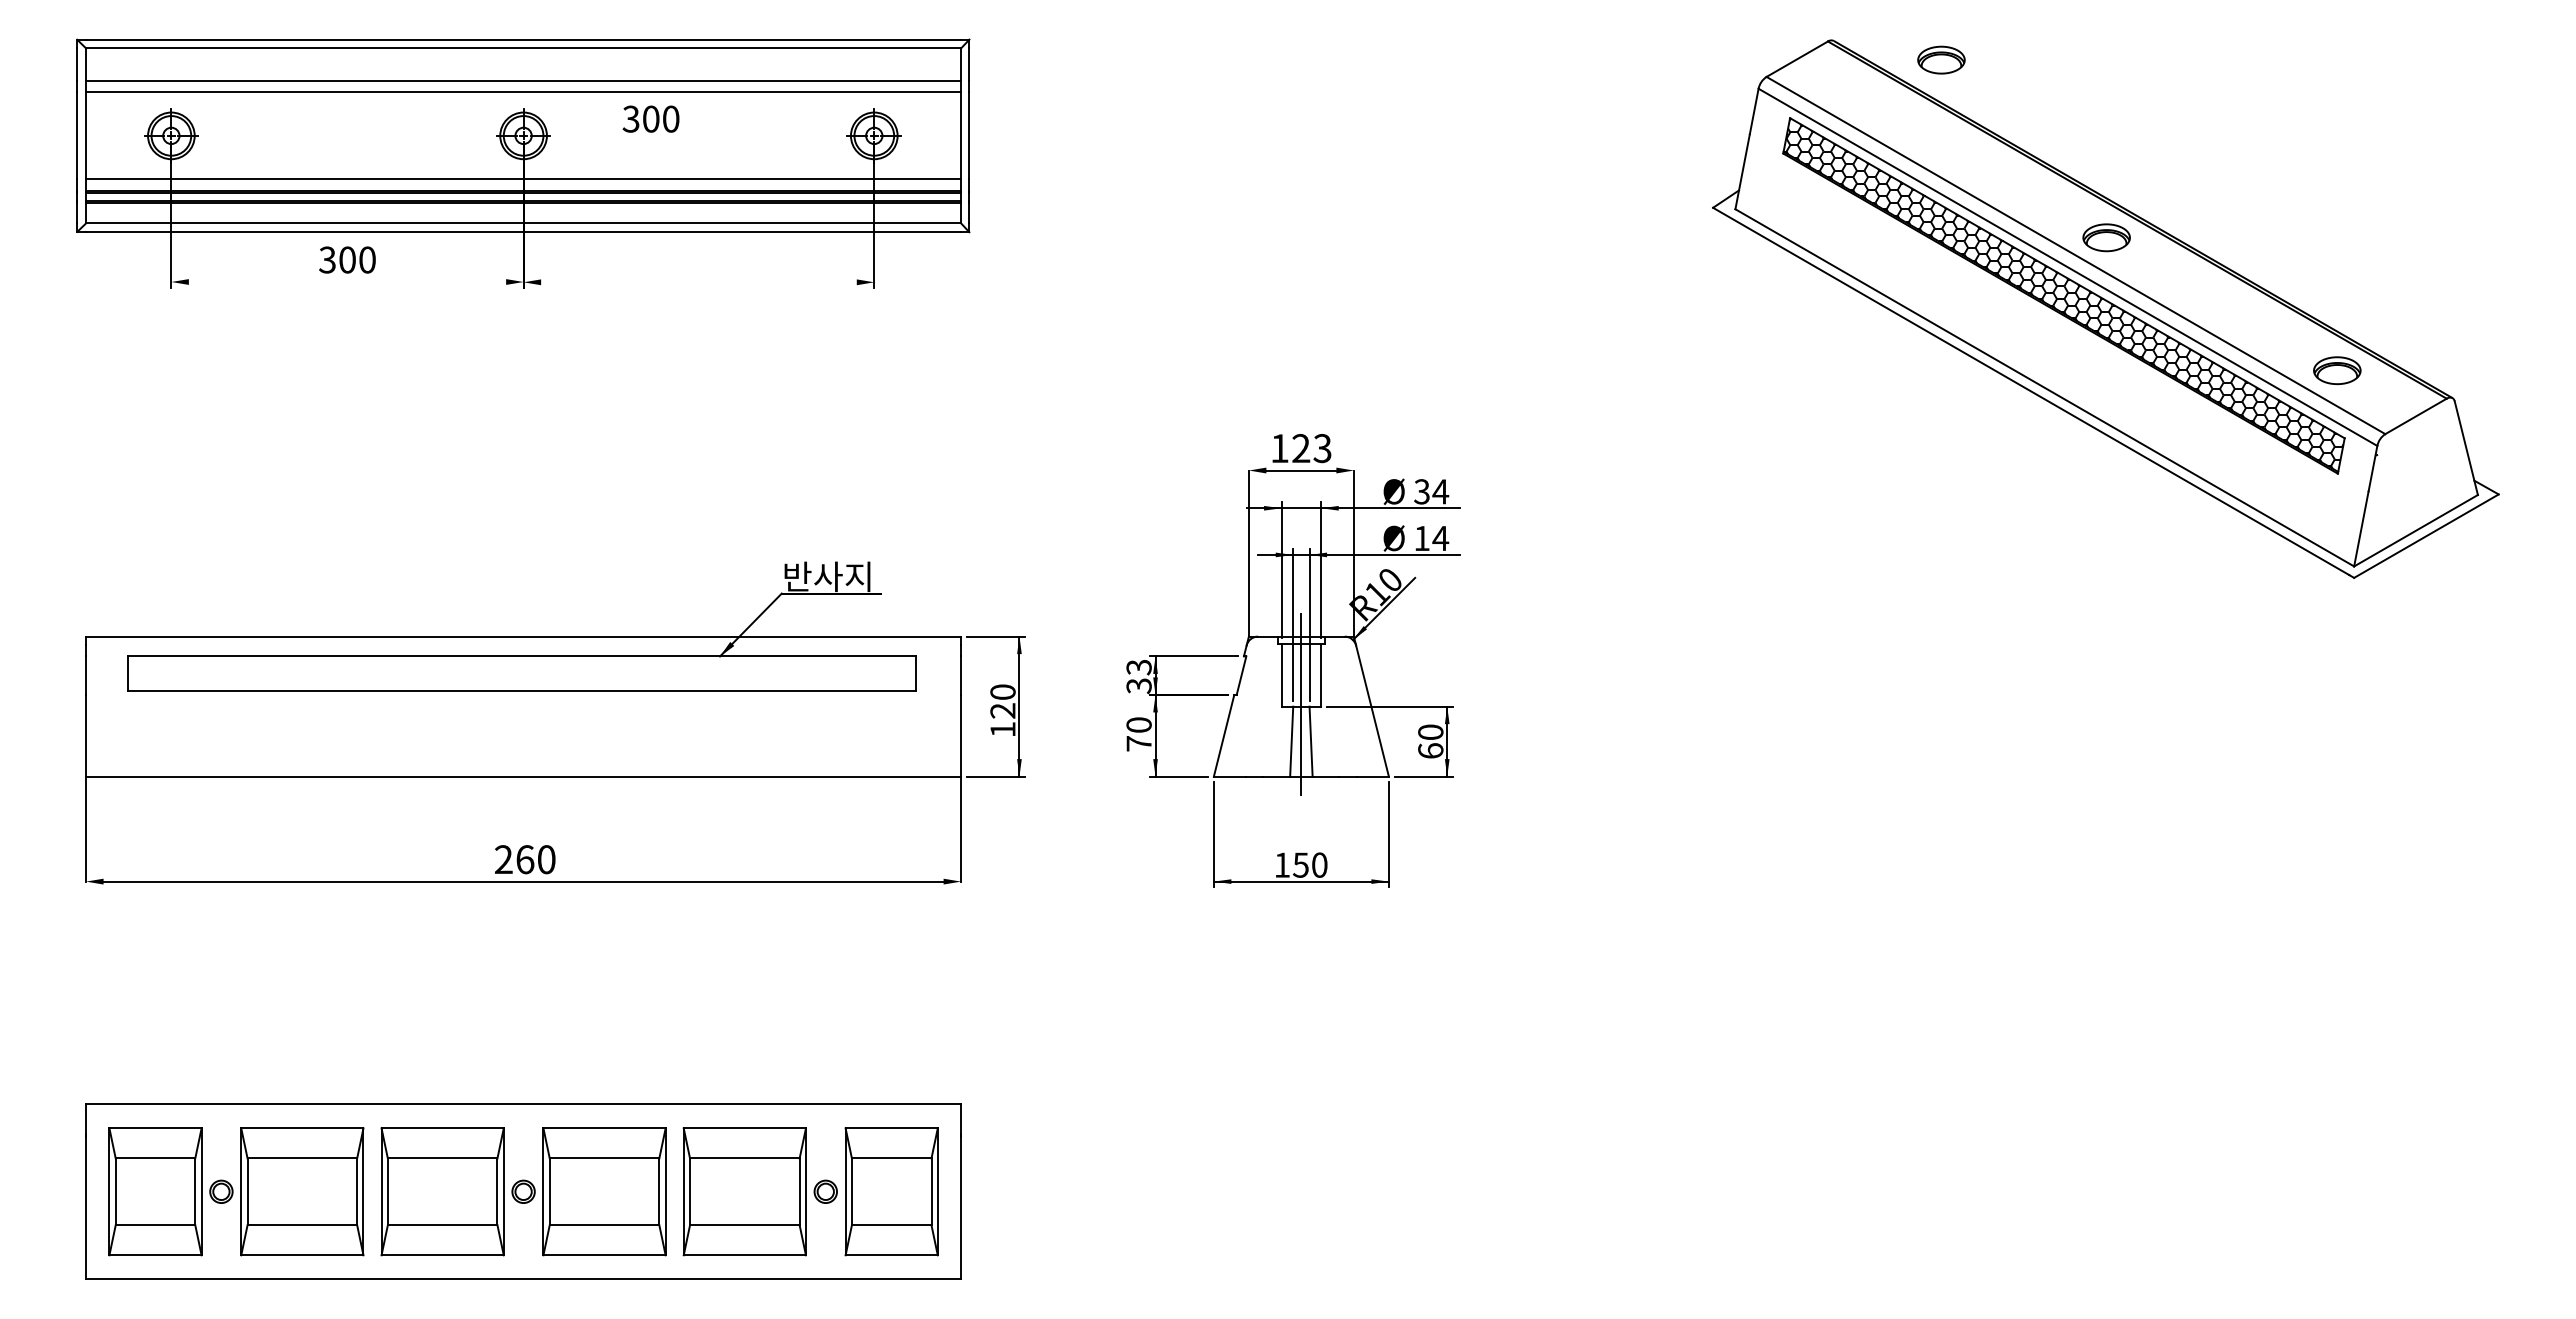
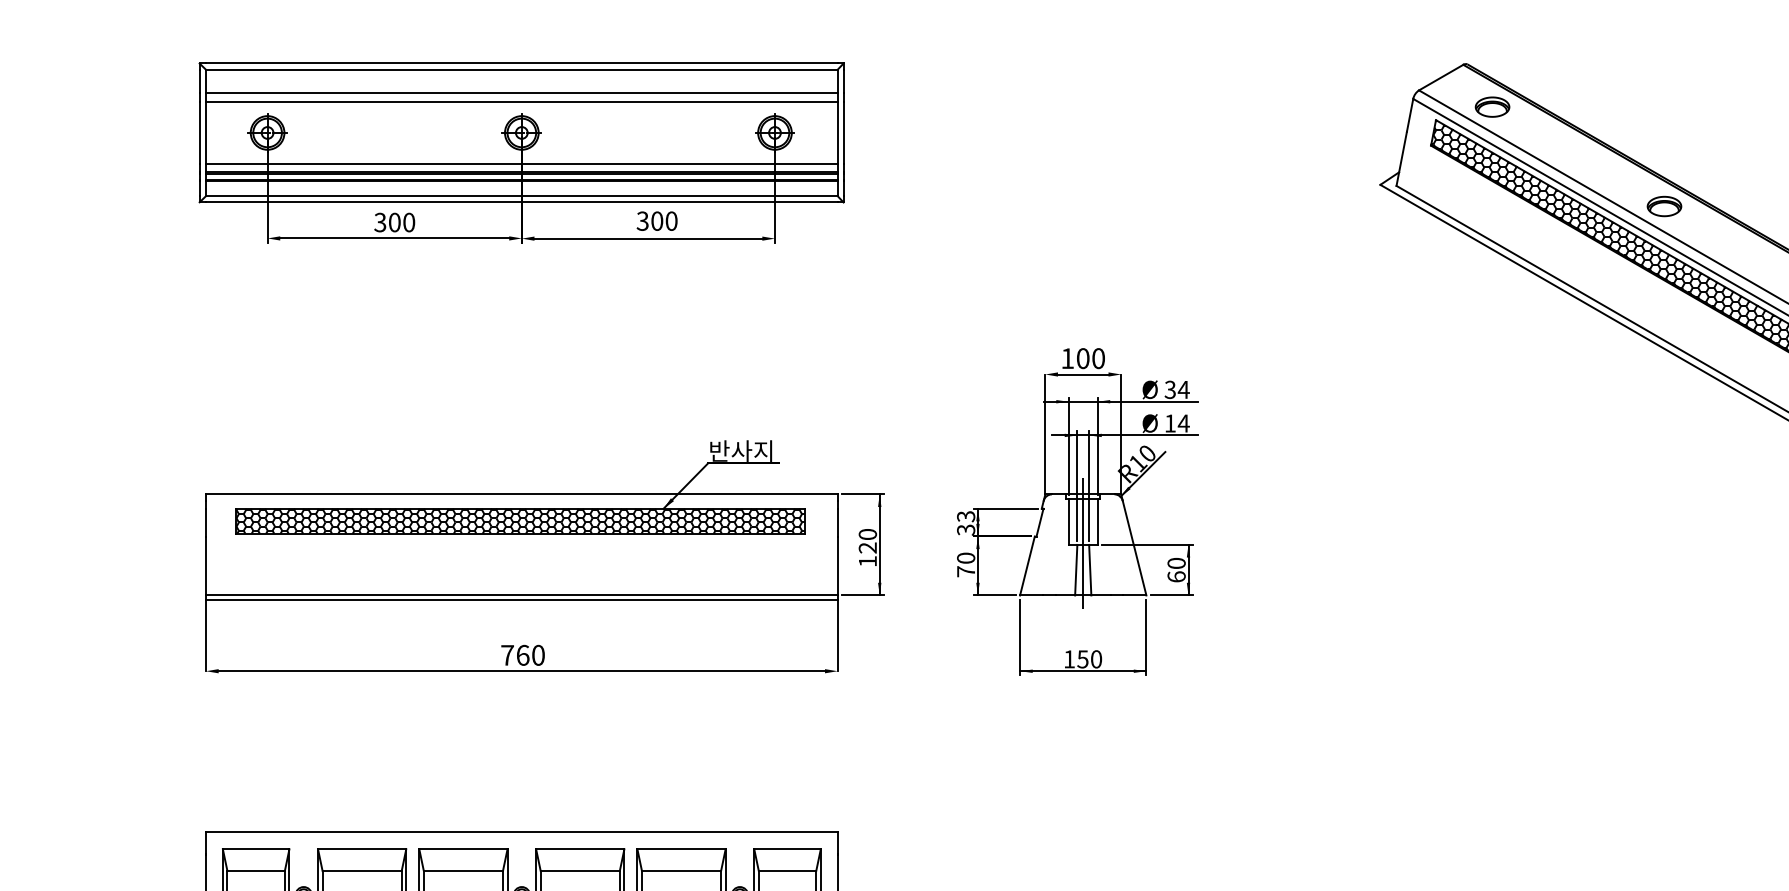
part: (1941, 59) -> (1492, 106), moved
text: (650, 118) -> (656, 220), moved
line: (347, 282) -> (394, 238), added
line: (698, 282) -> (648, 238), added
text: (1311, 448) -> (1090, 358), 123 -> 100
hatch: (521, 673) -> (520, 521), added
line: (523, 782) -> (521, 599), added
text: (503, 859) -> (507, 655), 260 -> 760

